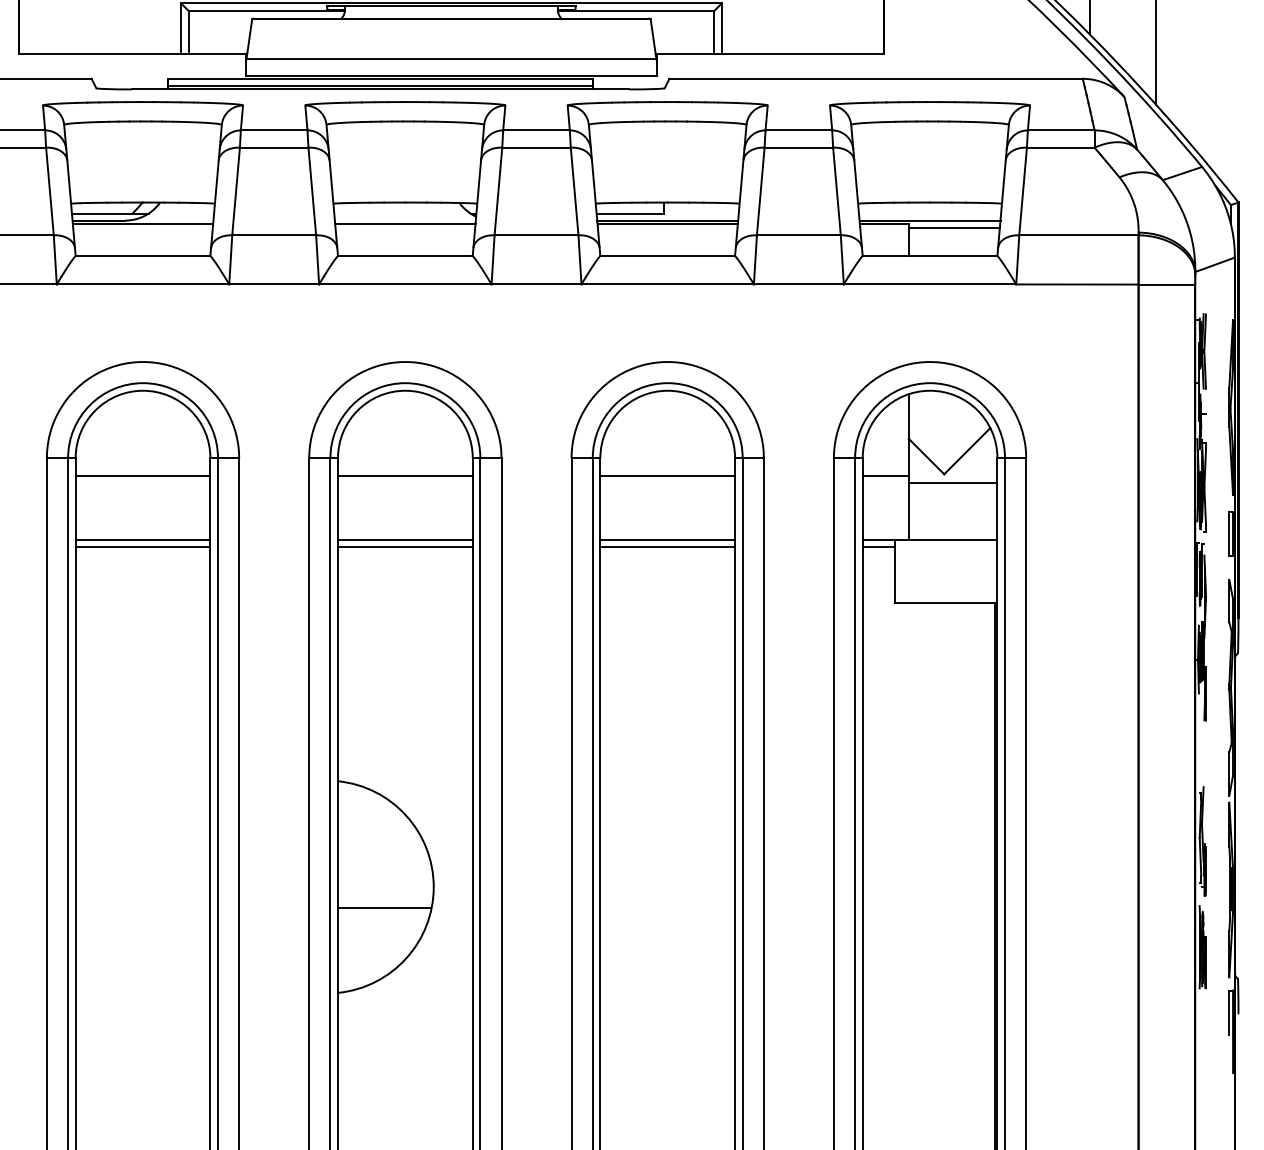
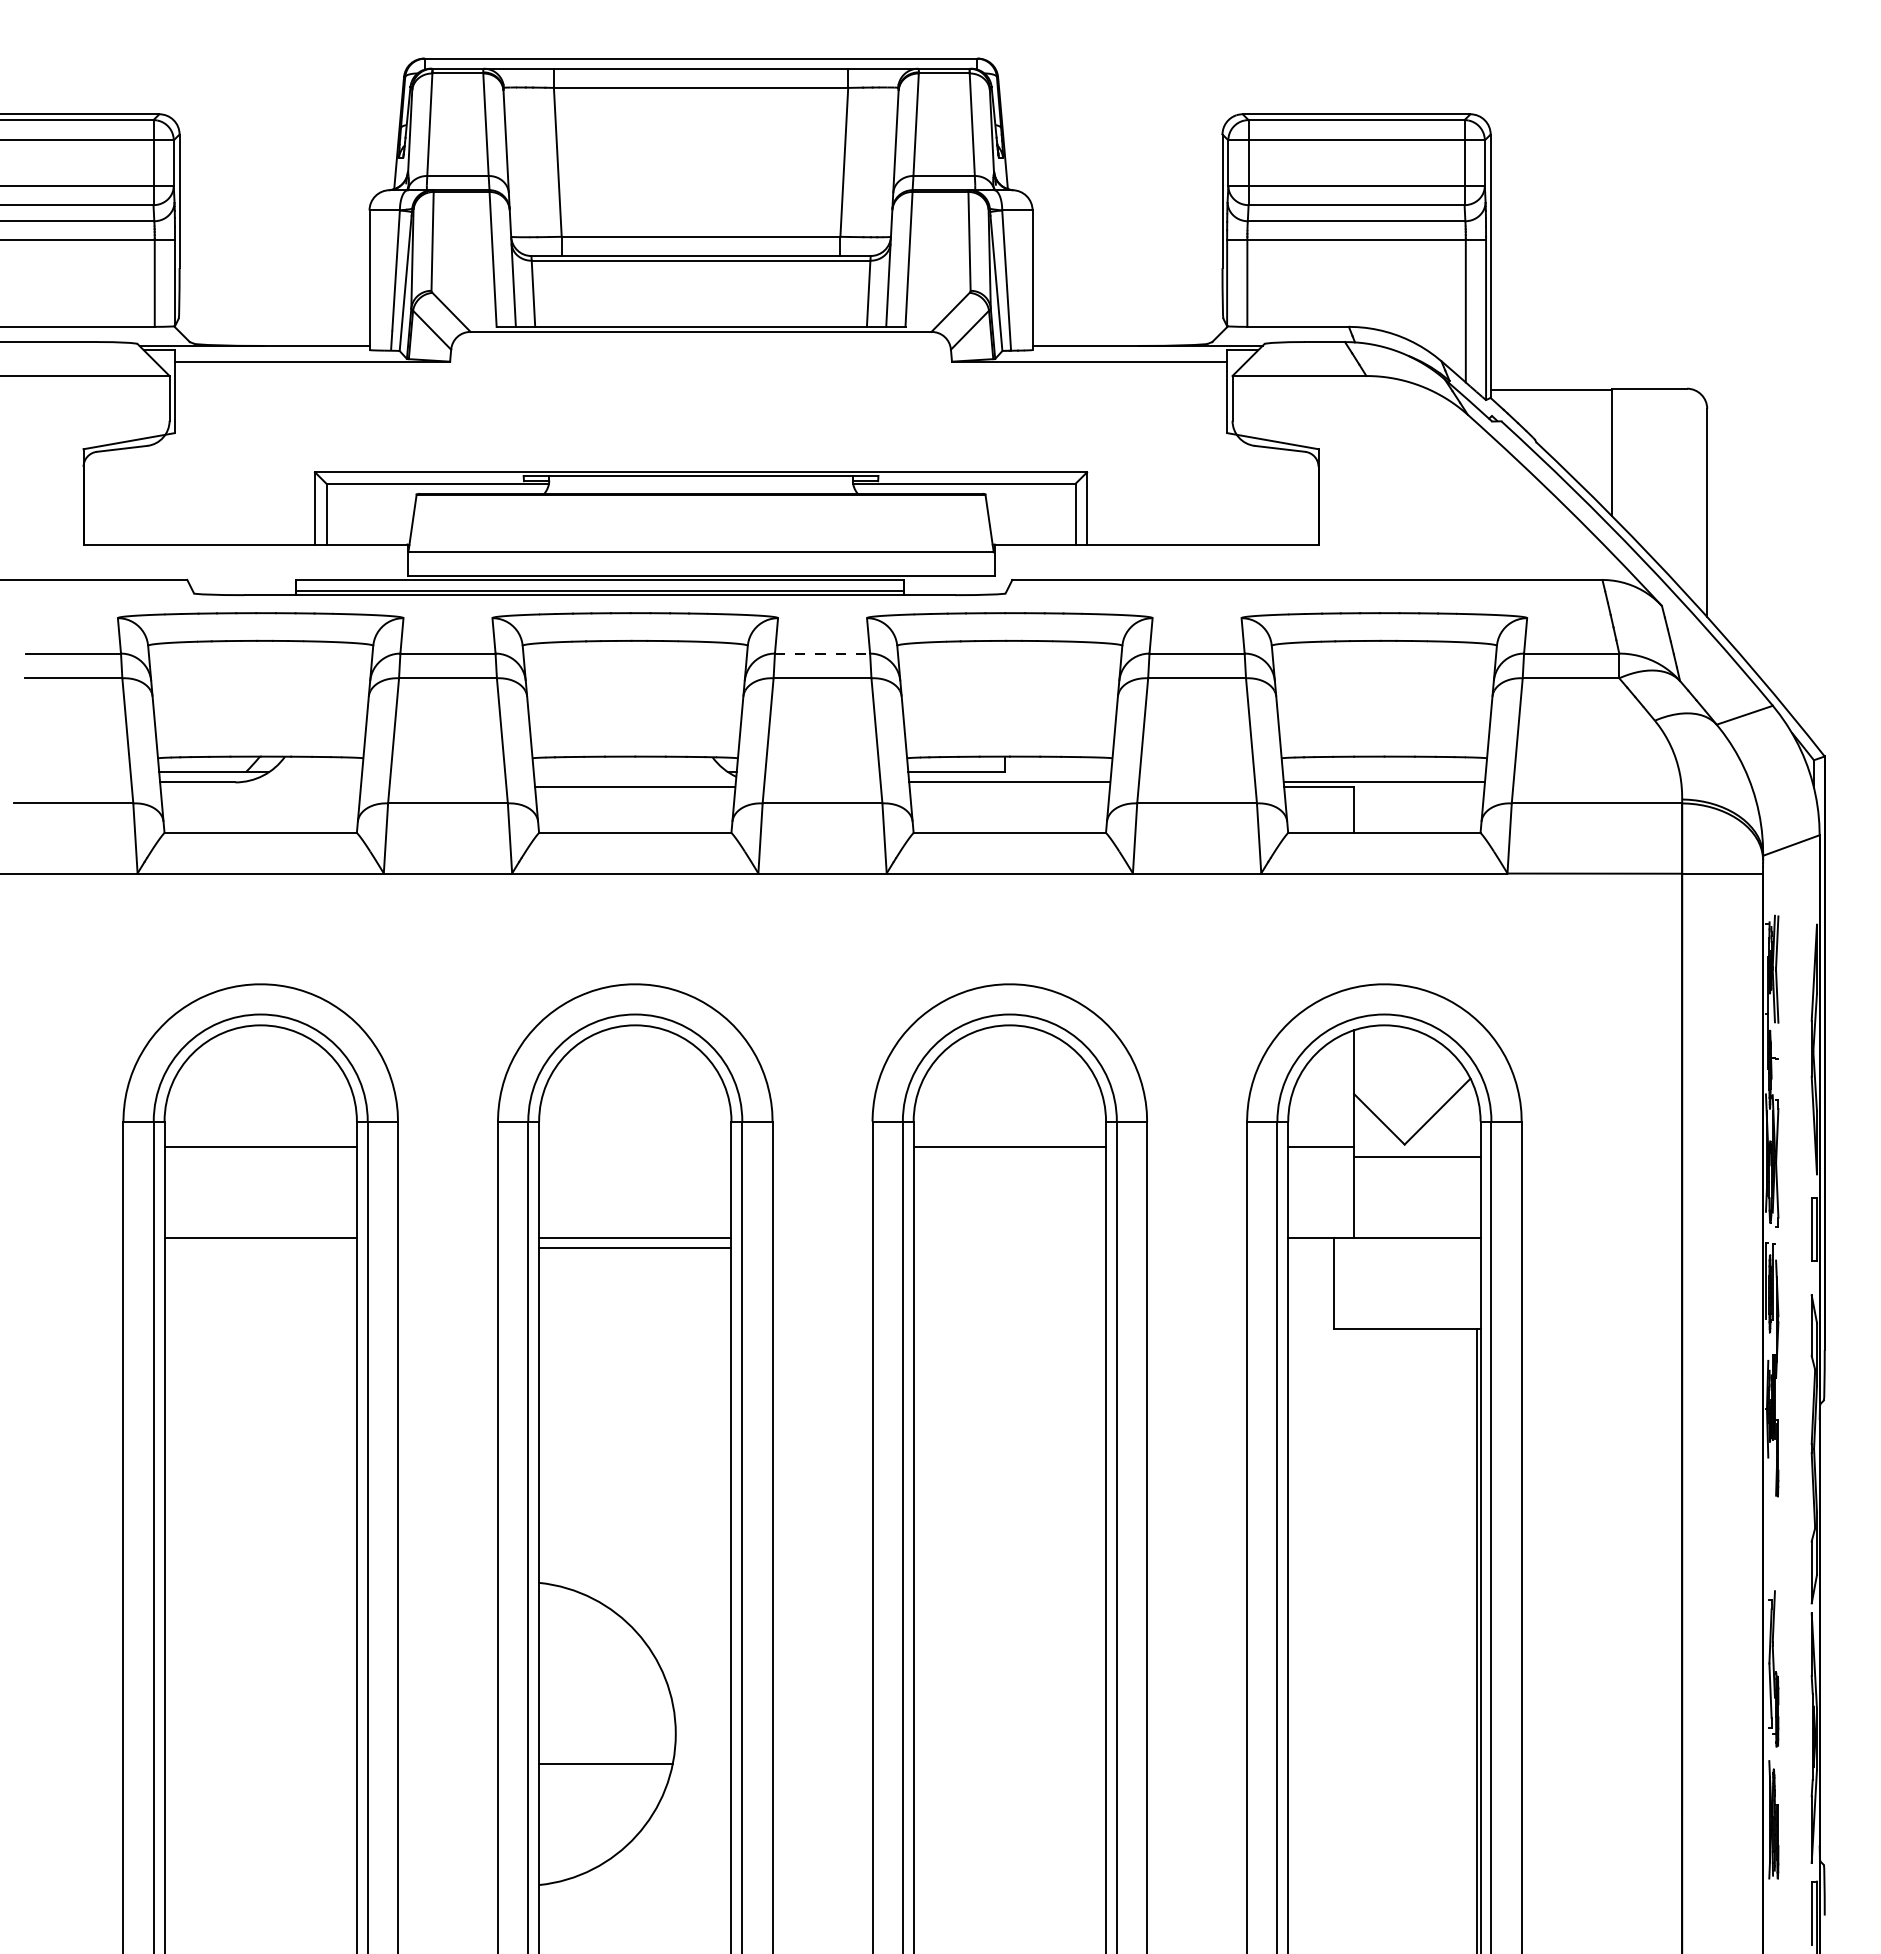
line: (536, 130) -> (822, 653), solid -> dashed
line: (142, 224) -> (260, 787), removed
line: (667, 224) -> (1009, 787), removed
line: (954, 228) -> (1419, 793), removed
line: (405, 475) -> (635, 1146), removed
line: (667, 539) -> (1009, 1237), removed
line: (142, 547) -> (260, 1248), removed
line: (667, 547) -> (1009, 1248), removed
line: (878, 547) -> (1310, 1248), removed

